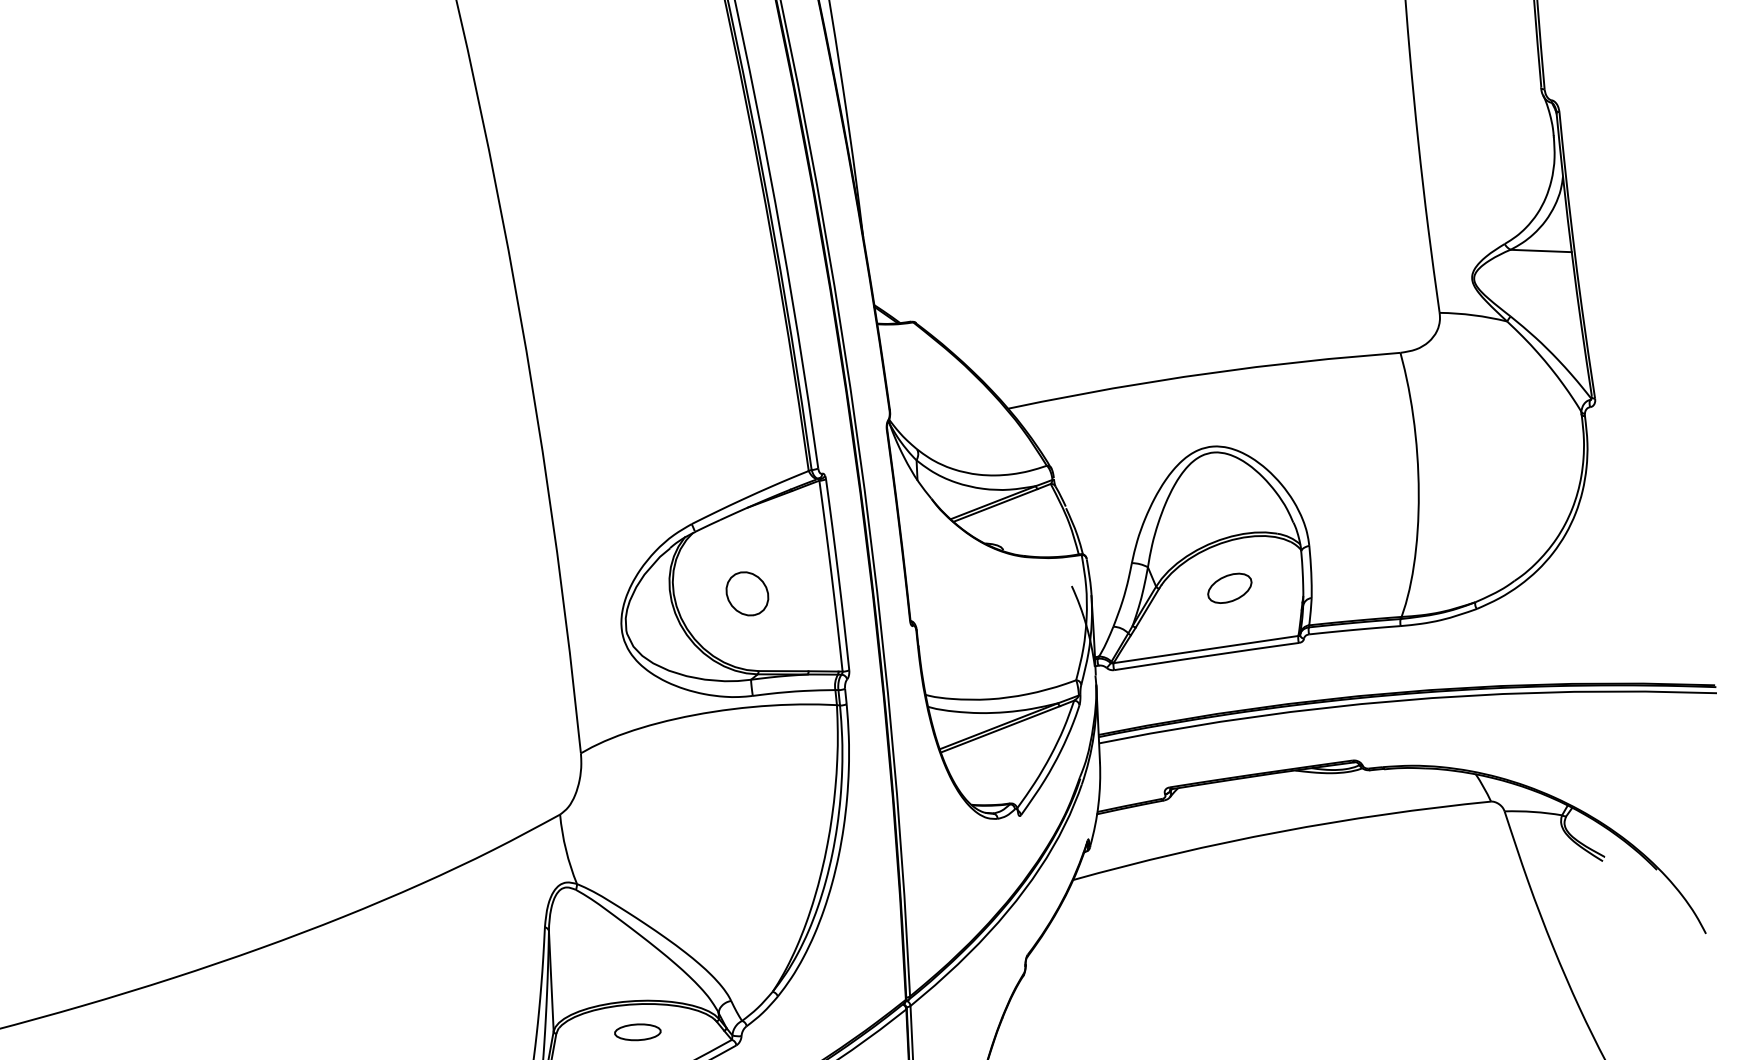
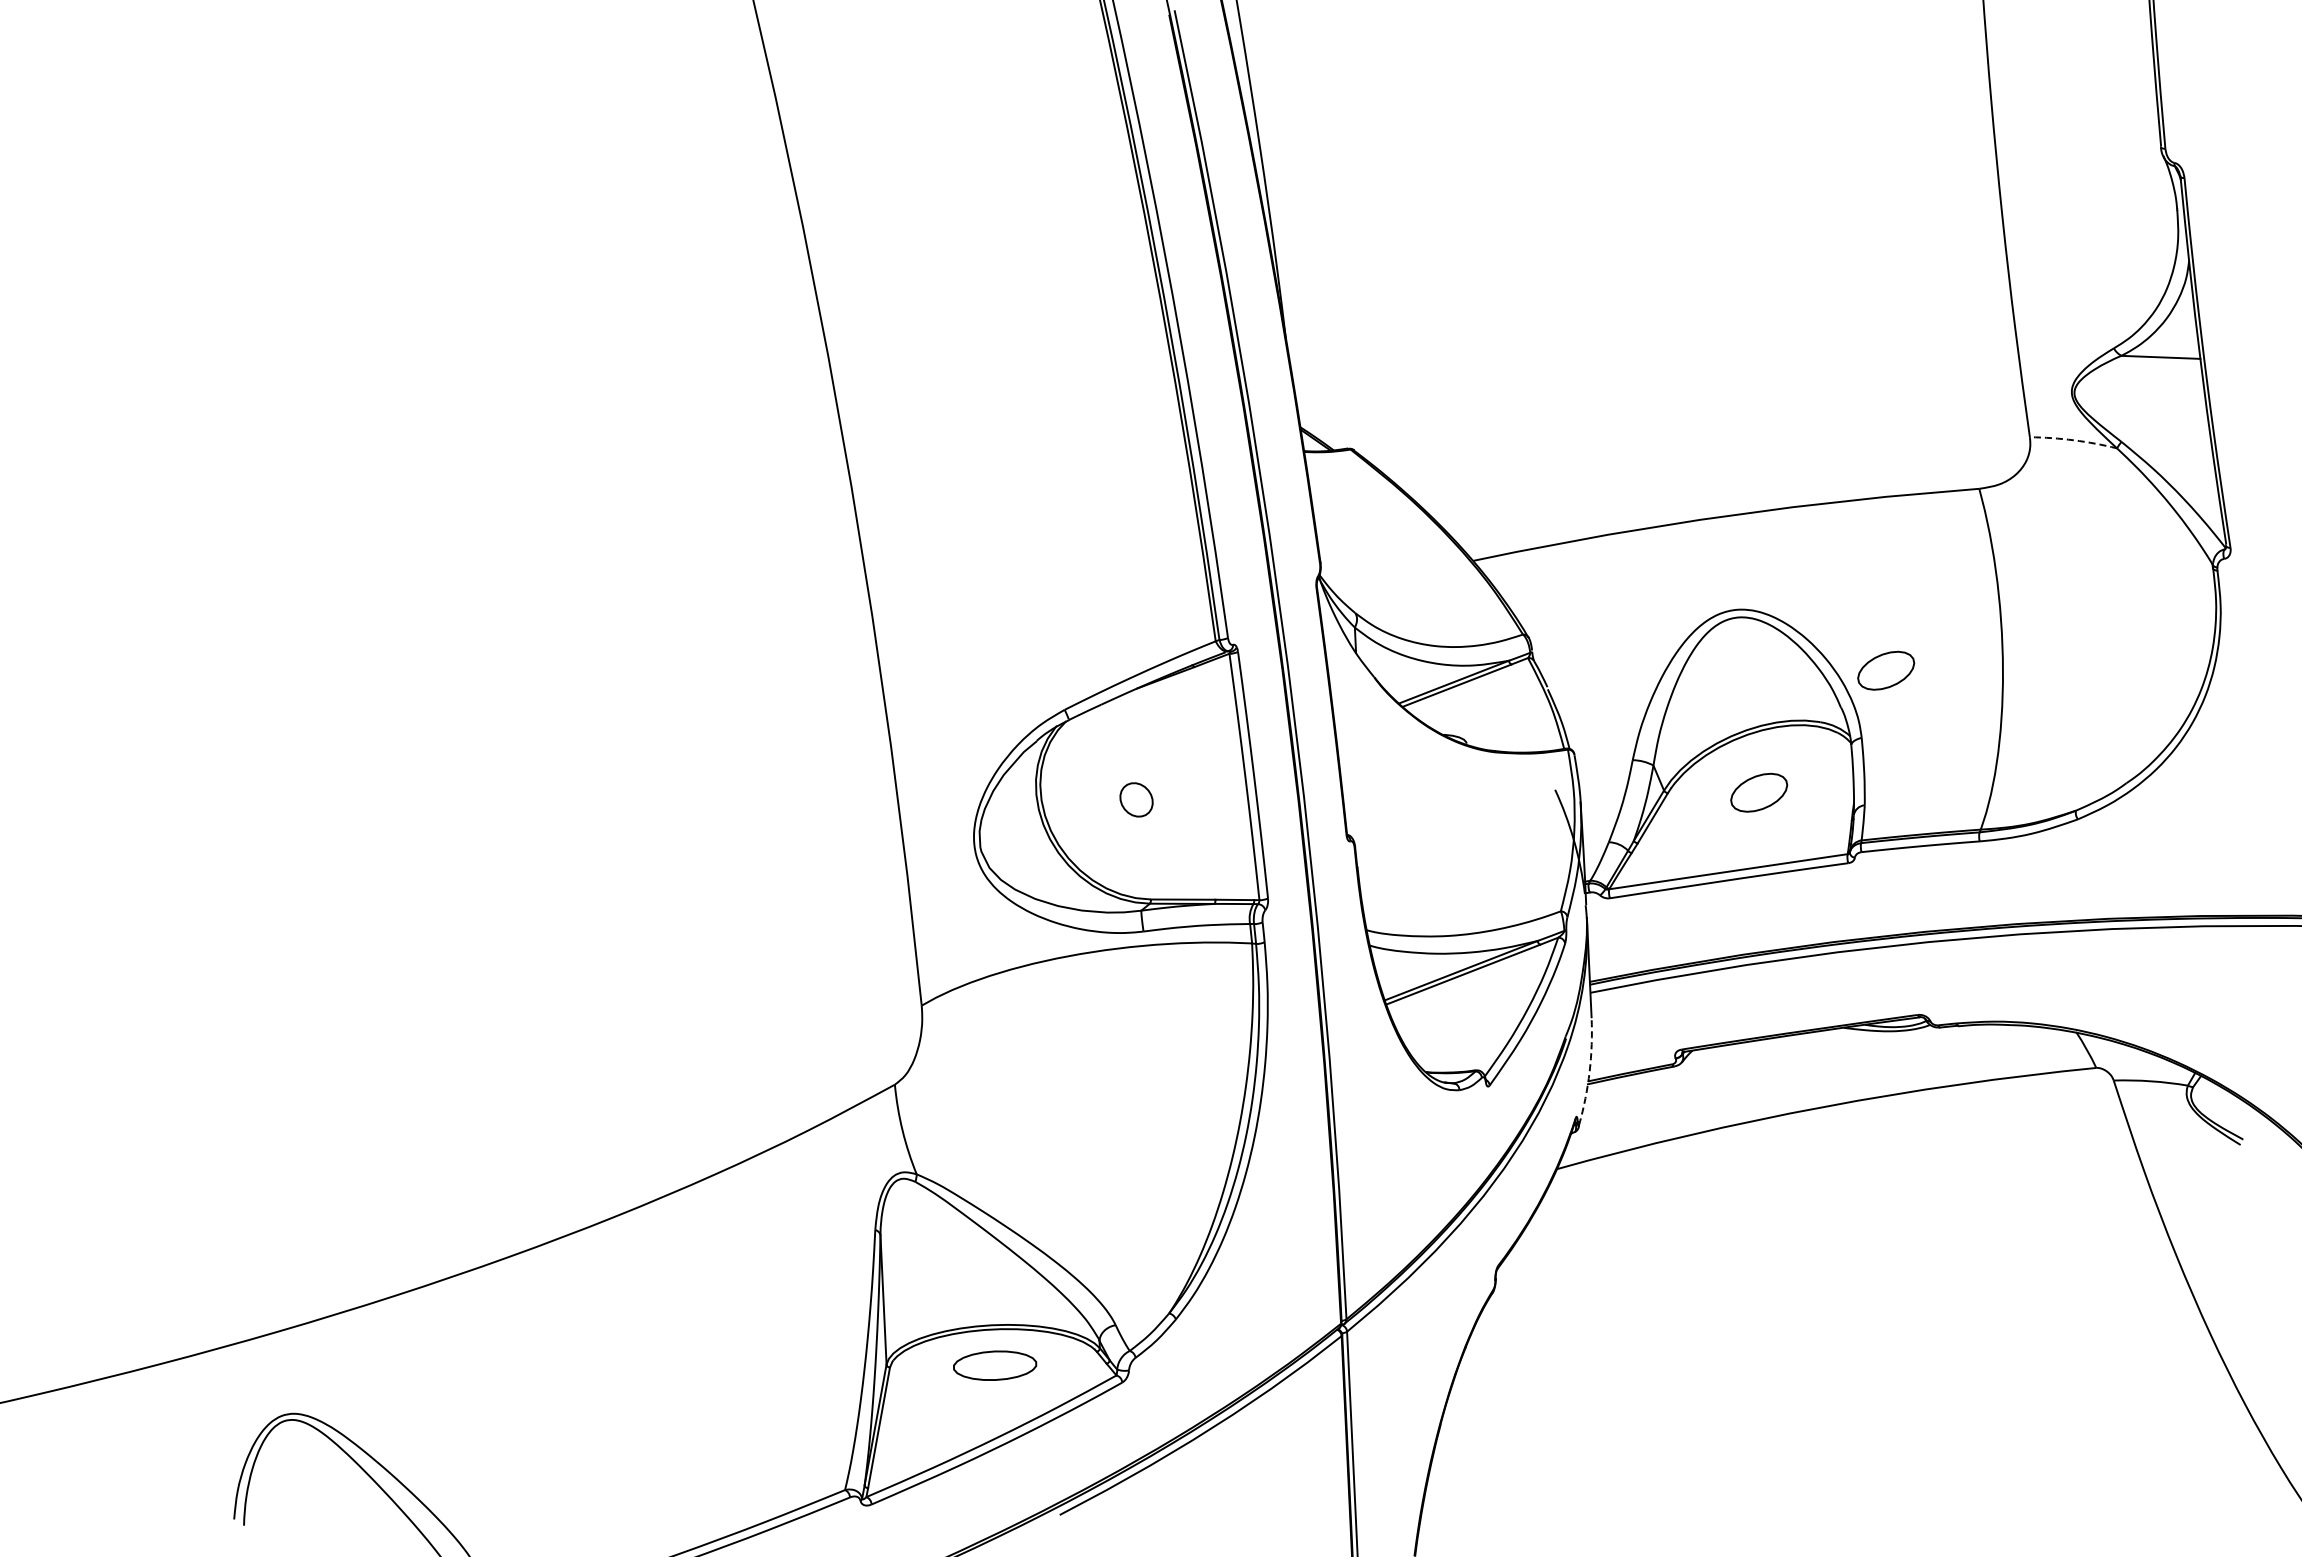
arc: (1473, 315) -> (2073, 440), solid -> dashed
part: (1328, 493) -> (1886, 670), added
part: (747, 593) -> (1136, 799), size x0.6
arc: (1098, 804) -> (1589, 1071), solid -> dashed
part: (638, 1032) -> (995, 1365), size x1.4

